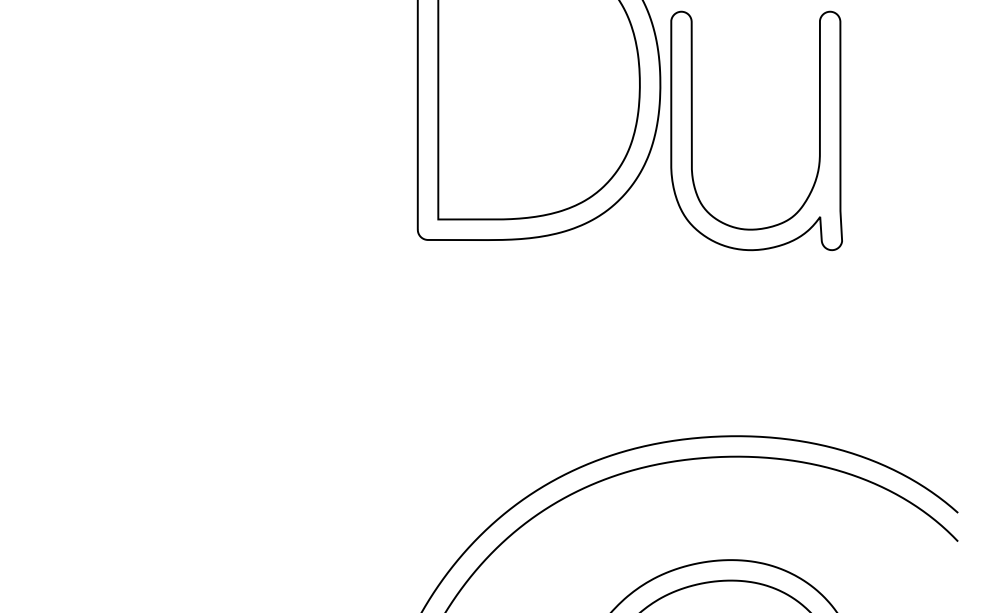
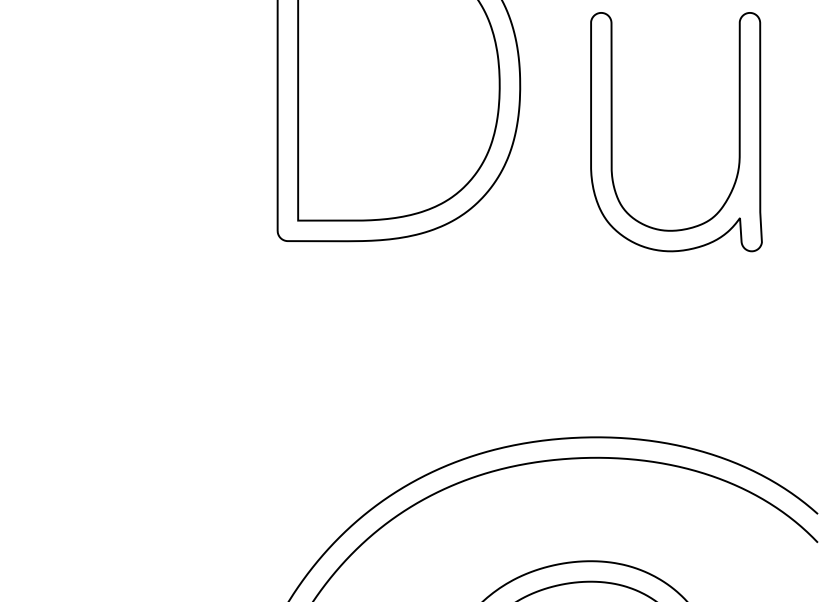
part: (819, 130) -> (739, 131), moved

